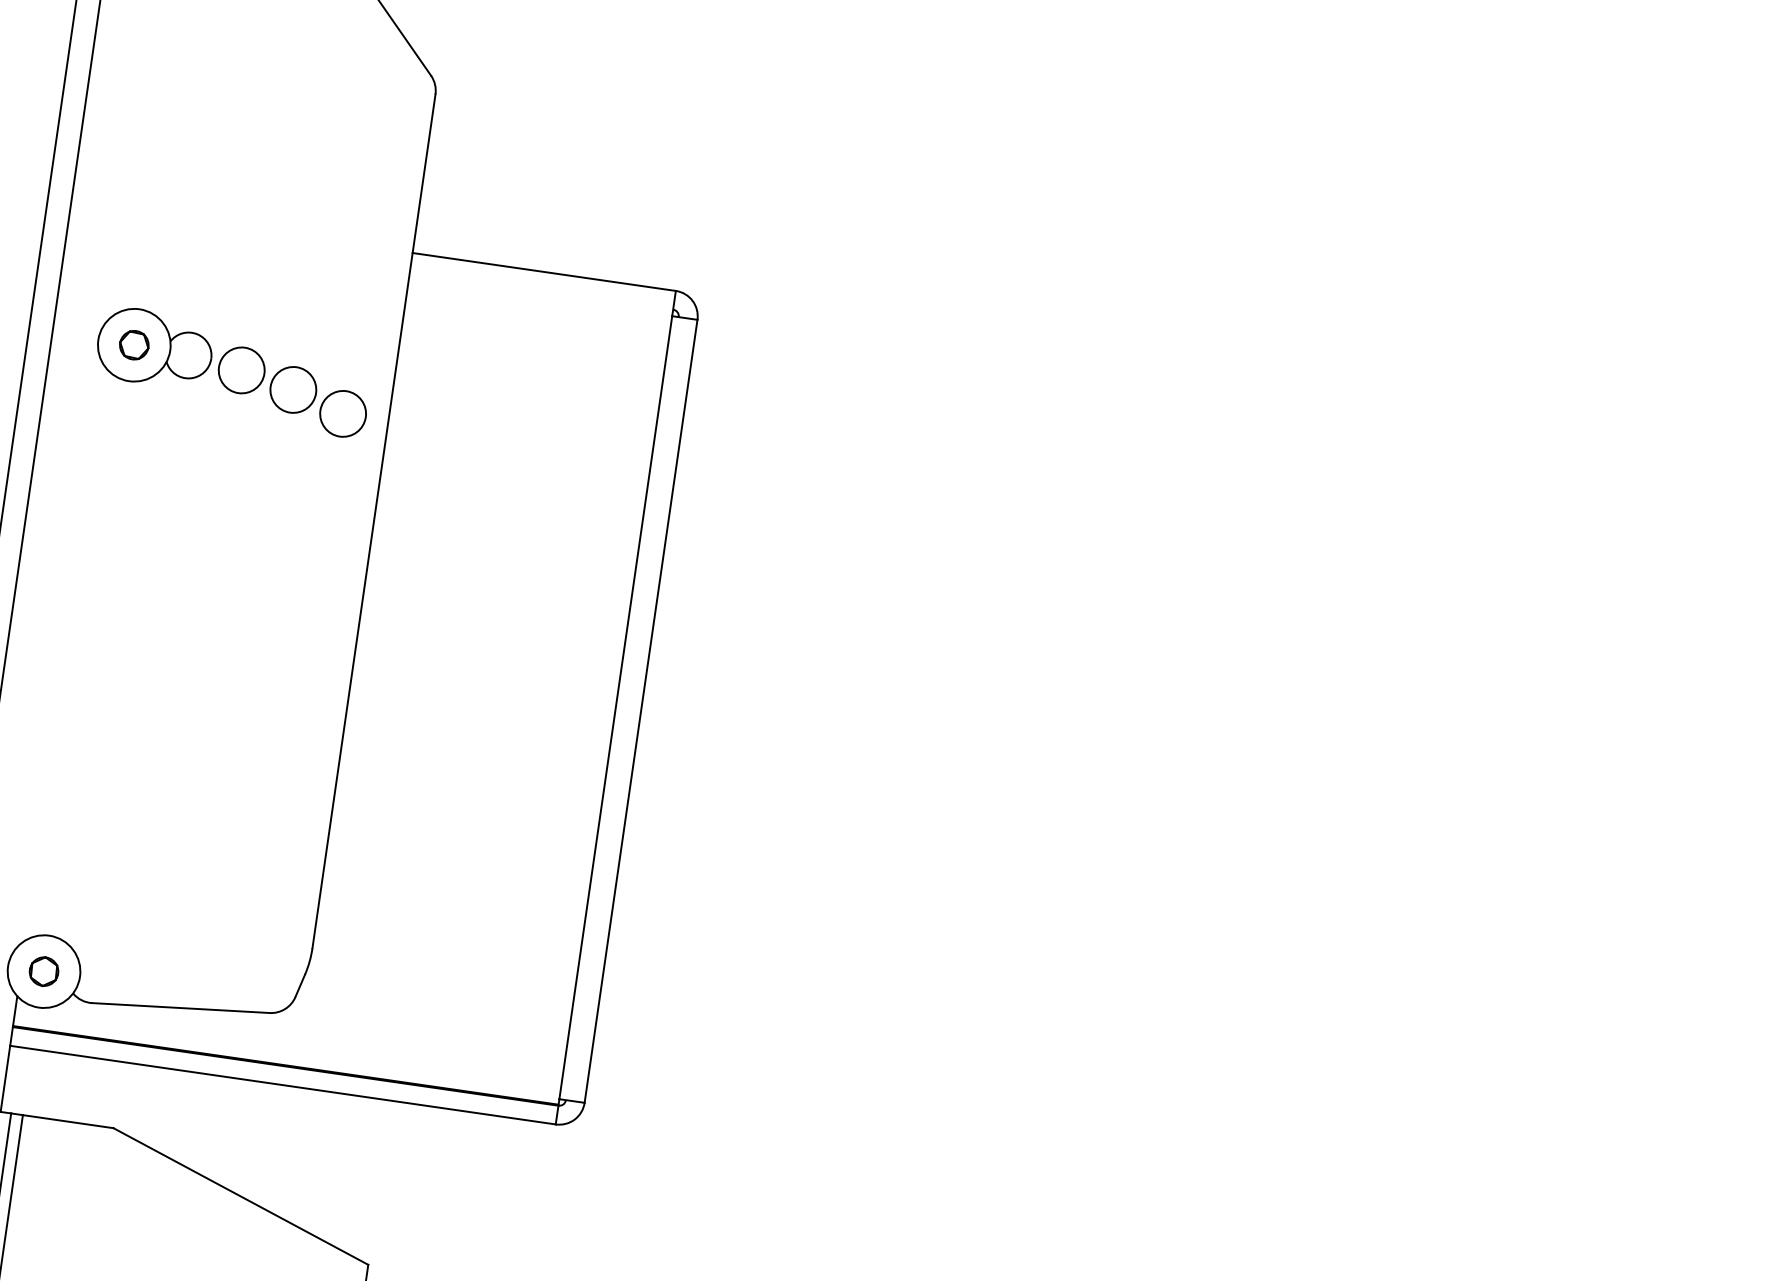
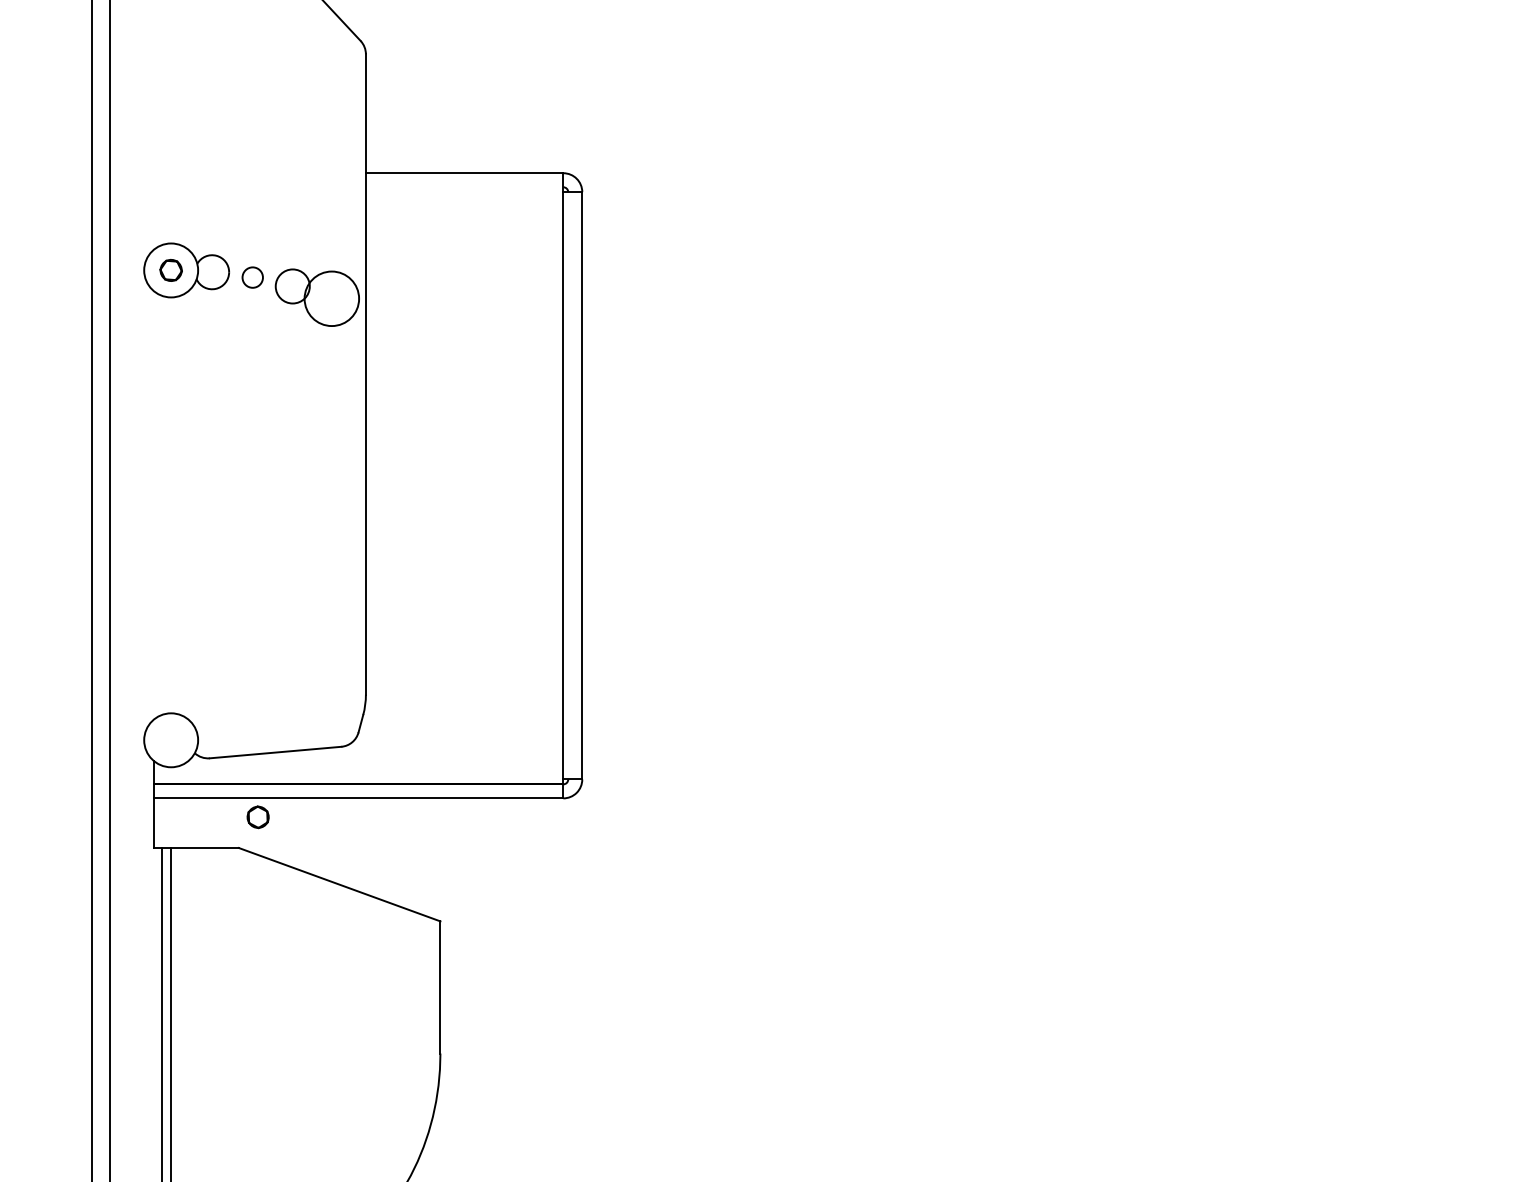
circle: (241, 370) -> (252, 277), size x0.6
circle: (342, 413) -> (331, 298), size x1.6
part: (43, 971) -> (257, 817), moved

